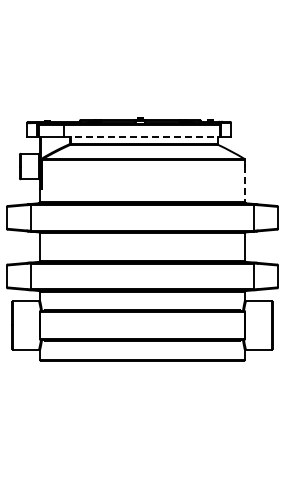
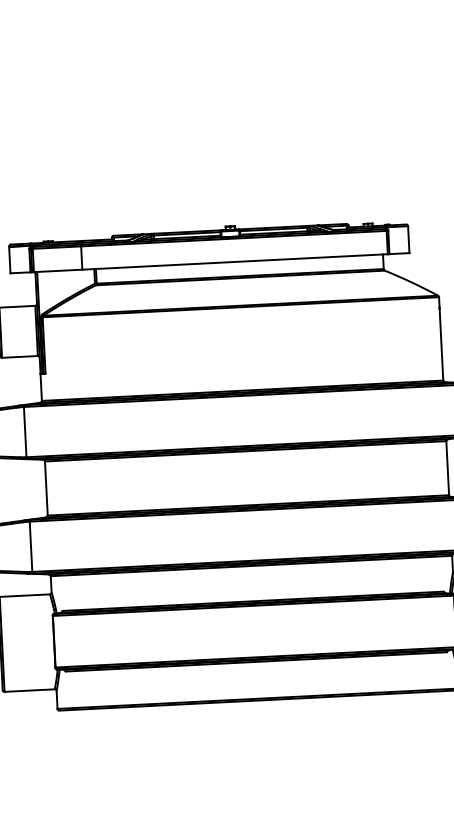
line: (142, 136) -> (236, 261), dashed -> solid
line: (245, 184) -> (442, 345), dashed -> solid

